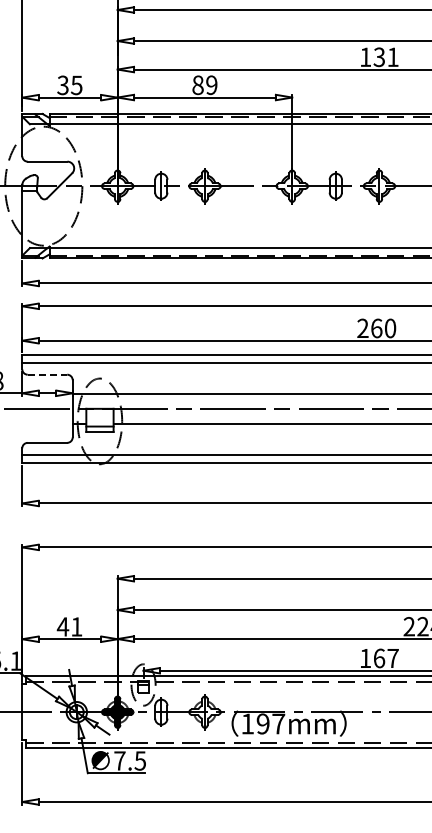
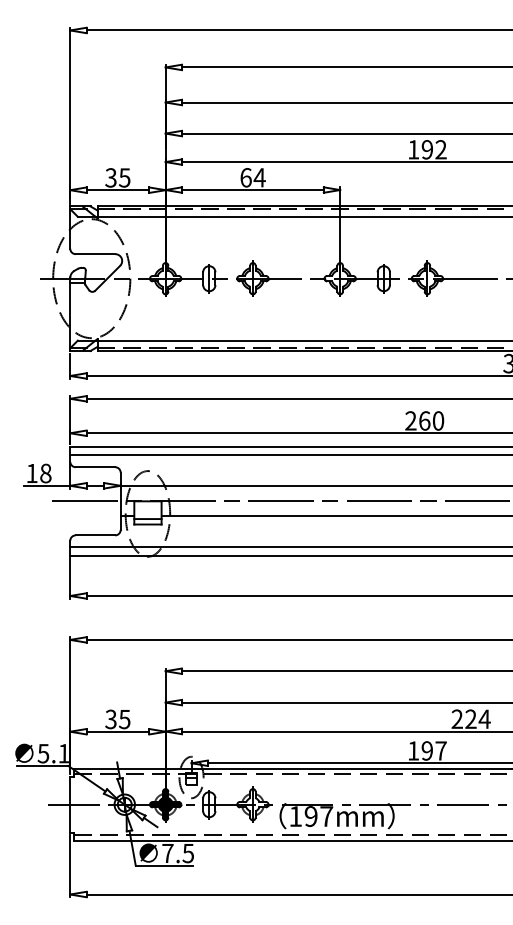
text: (385, 56) -> (433, 149), 131 -> 192
text: (204, 84) -> (252, 177), 89 -> 64
line: (47, 374) -> (95, 467), dashed -> solid
text: (69, 626) -> (117, 719), 41 -> 35
text: (379, 657) -> (427, 750), 167 -> 197

